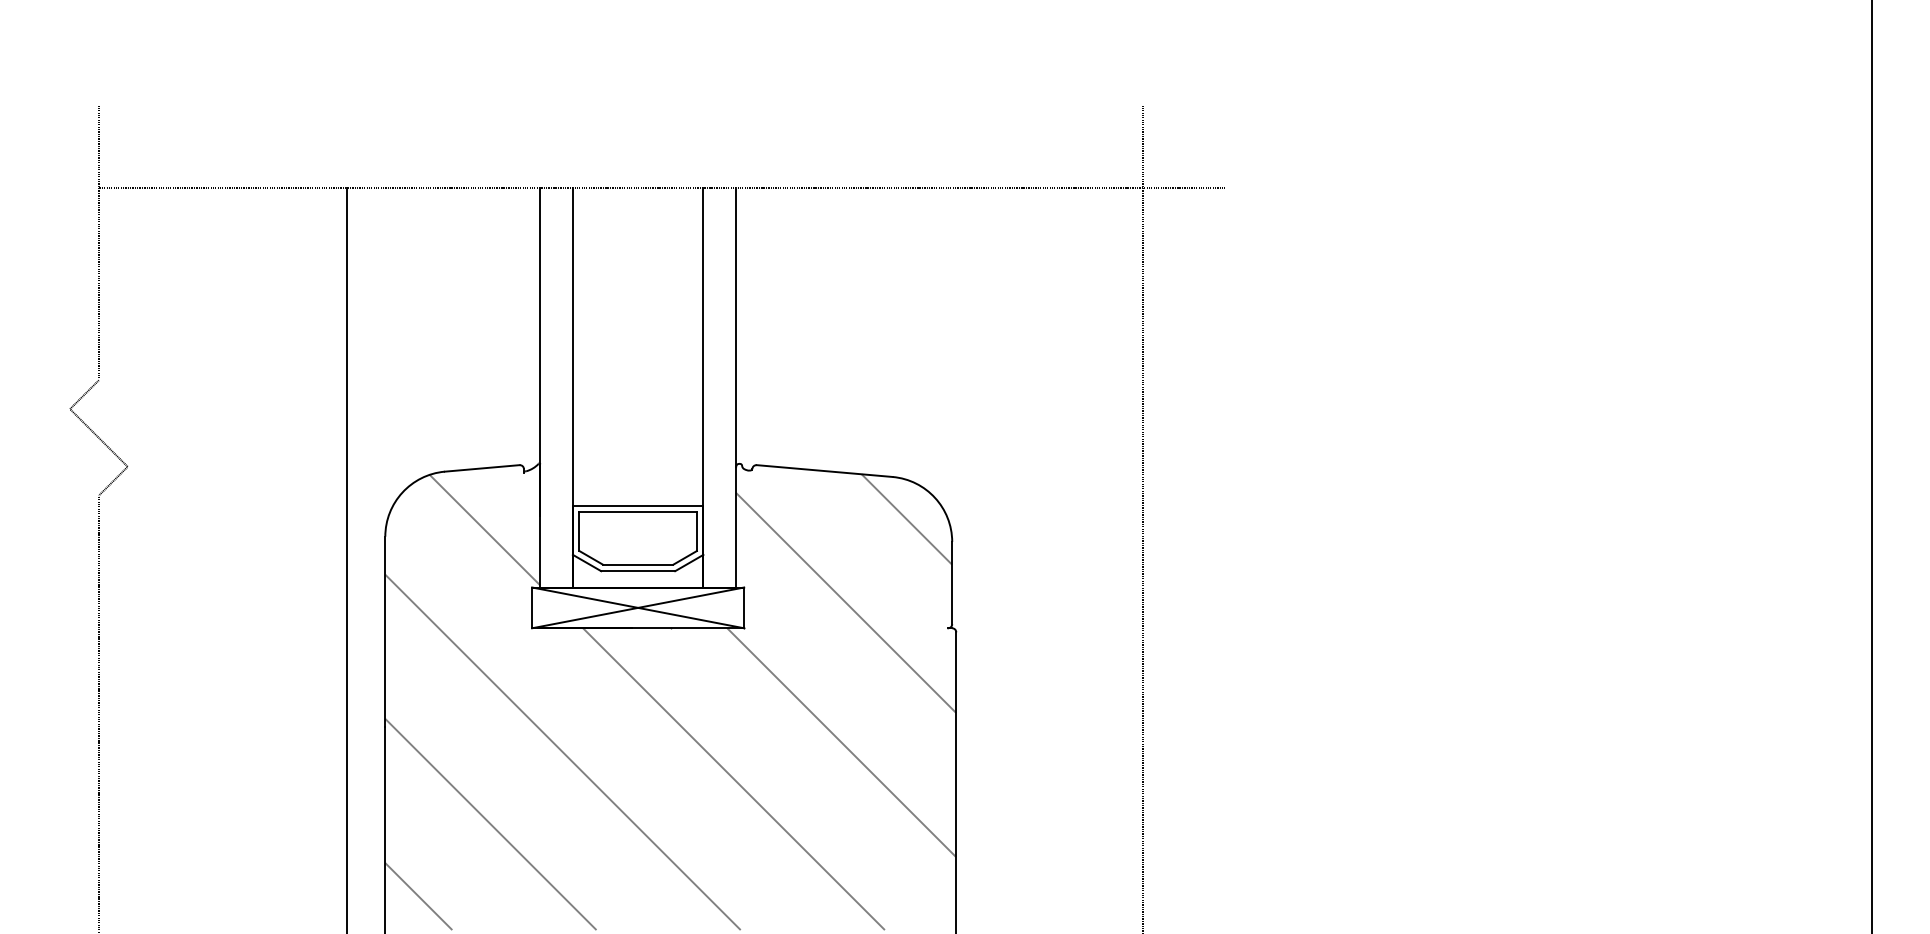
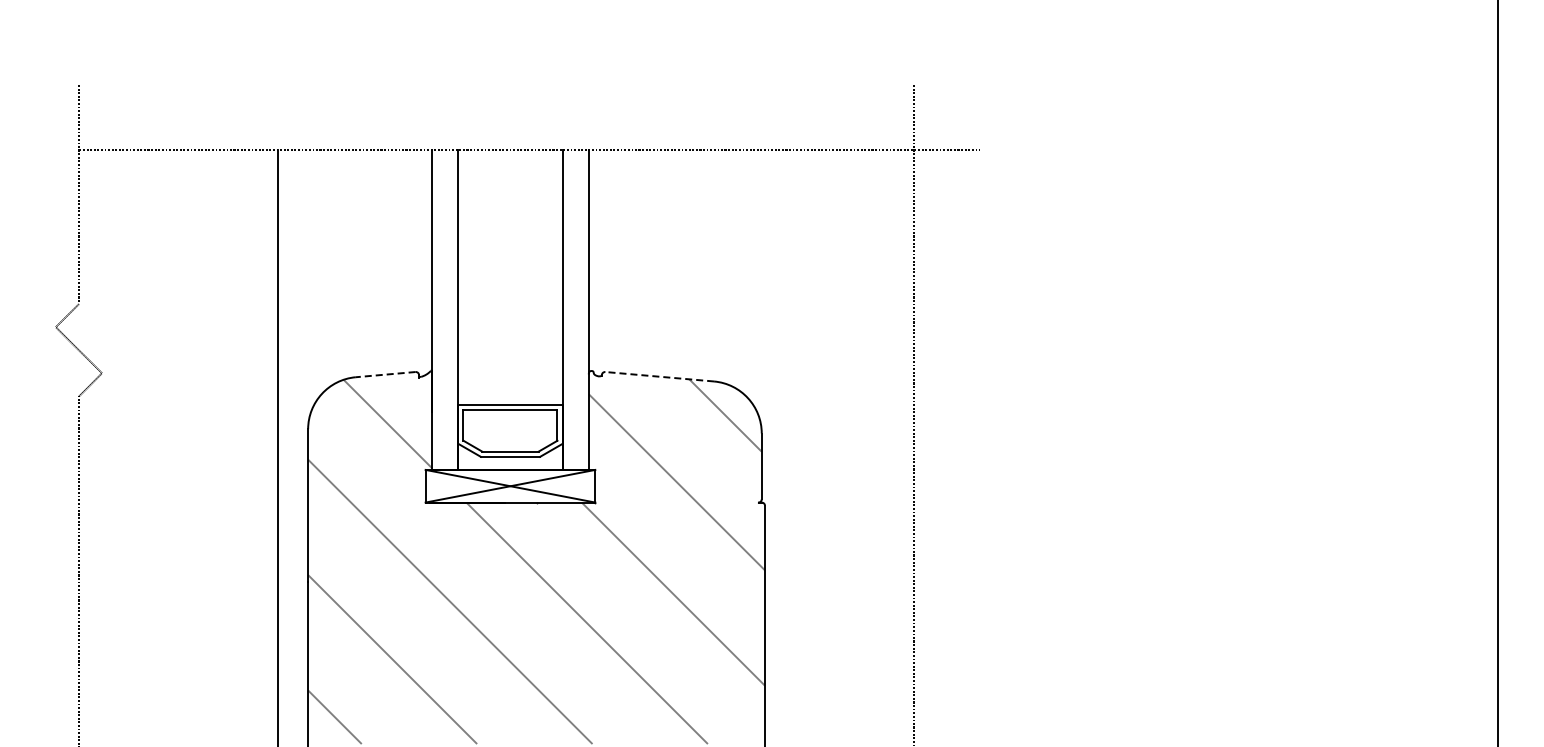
line: (481, 468) -> (385, 374), solid -> dashed
line: (824, 470) -> (659, 376), solid -> dashed

